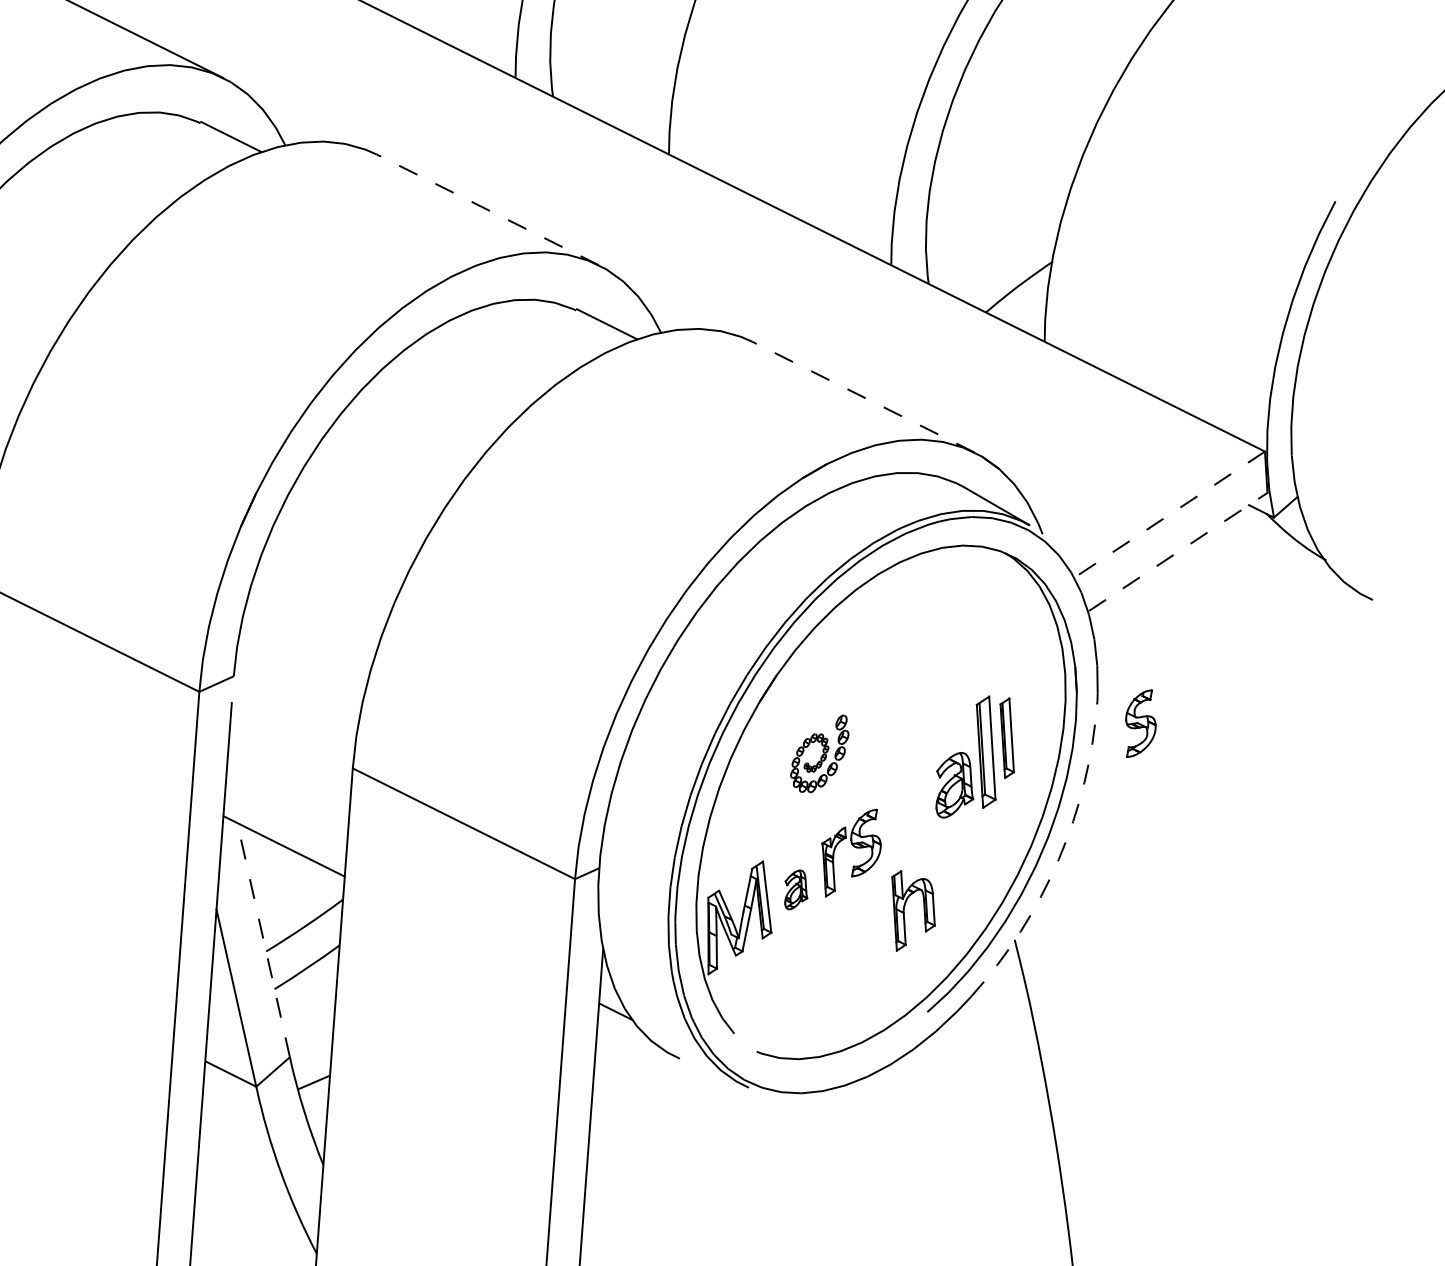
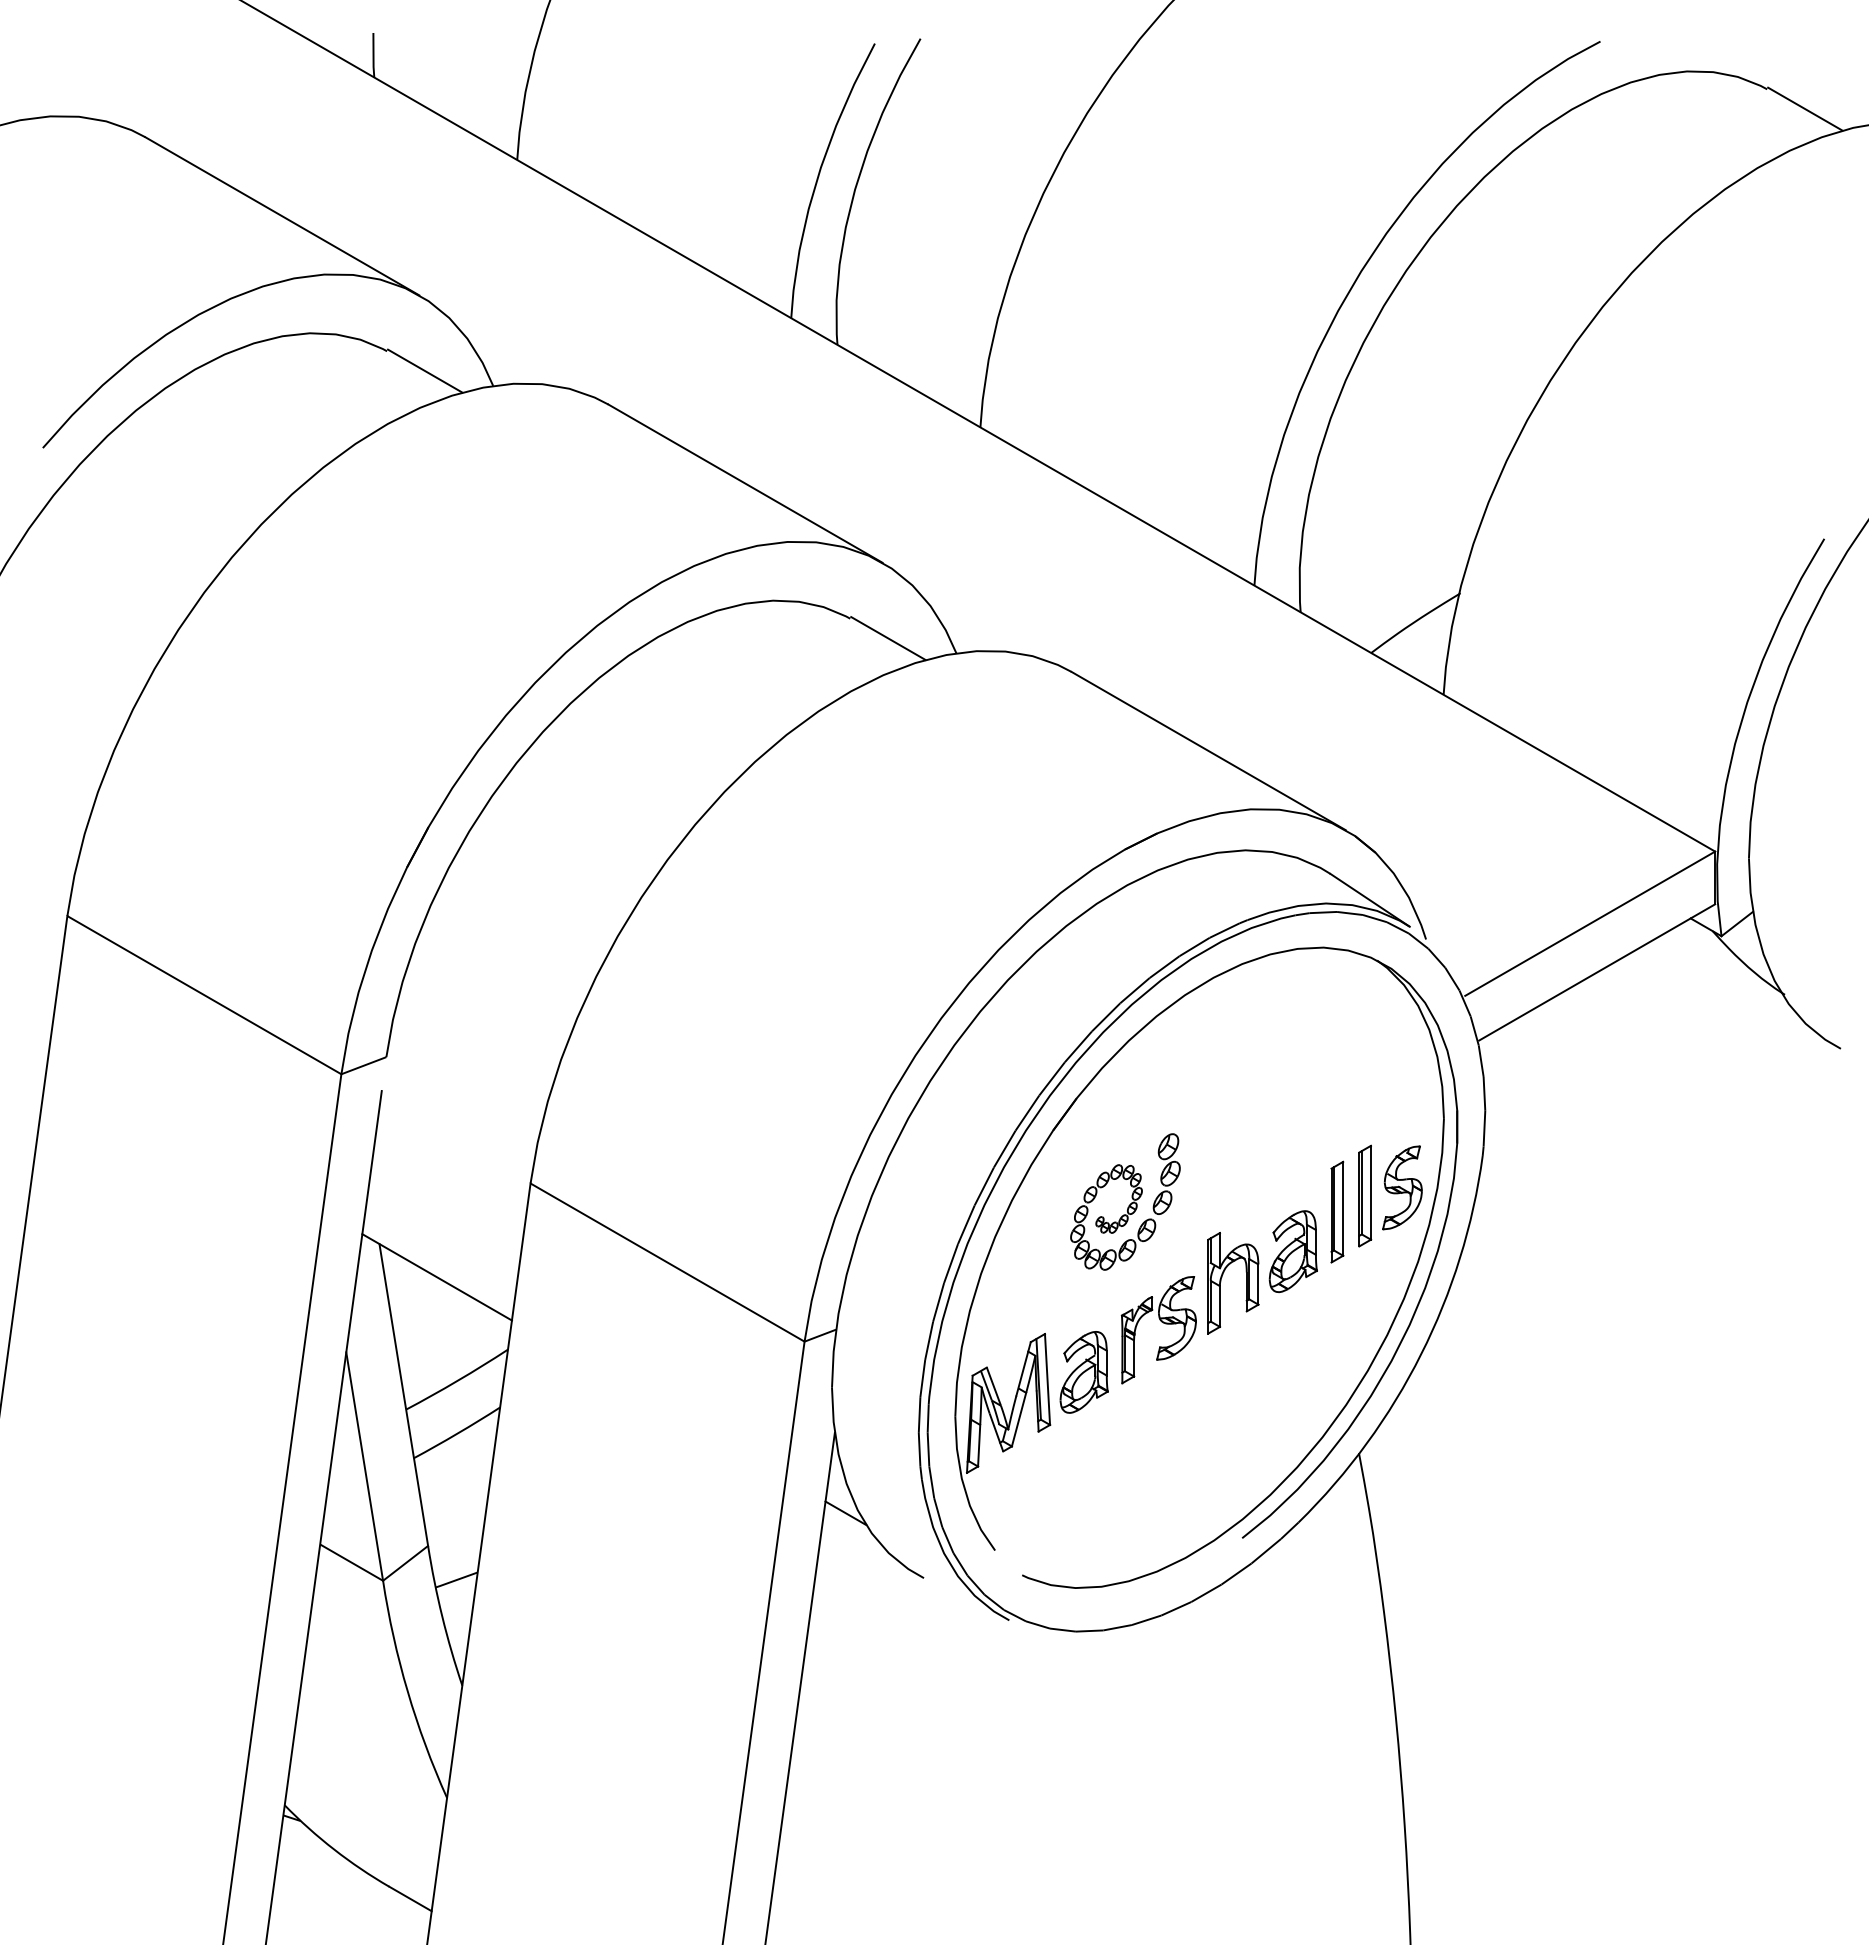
line: (487, 209) -> (745, 483), dashed -> solid
line: (863, 396) -> (1208, 750), dashed -> solid
line: (1169, 513) -> (1589, 923), dashed -> solid
line: (1178, 551) -> (1597, 972), dashed -> solid
part: (1140, 723) -> (1402, 1187), moved
part: (986, 751) -> (1337, 1211), size x0.71
part: (819, 753) -> (1125, 1201), size x1.43
arc: (1058, 859) -> (1421, 1354), dashed -> solid
part: (795, 889) -> (1083, 1372), size x1.67
part: (904, 909) -> (1221, 1282), moved
line: (263, 940) -> (403, 1395), dashed -> solid

